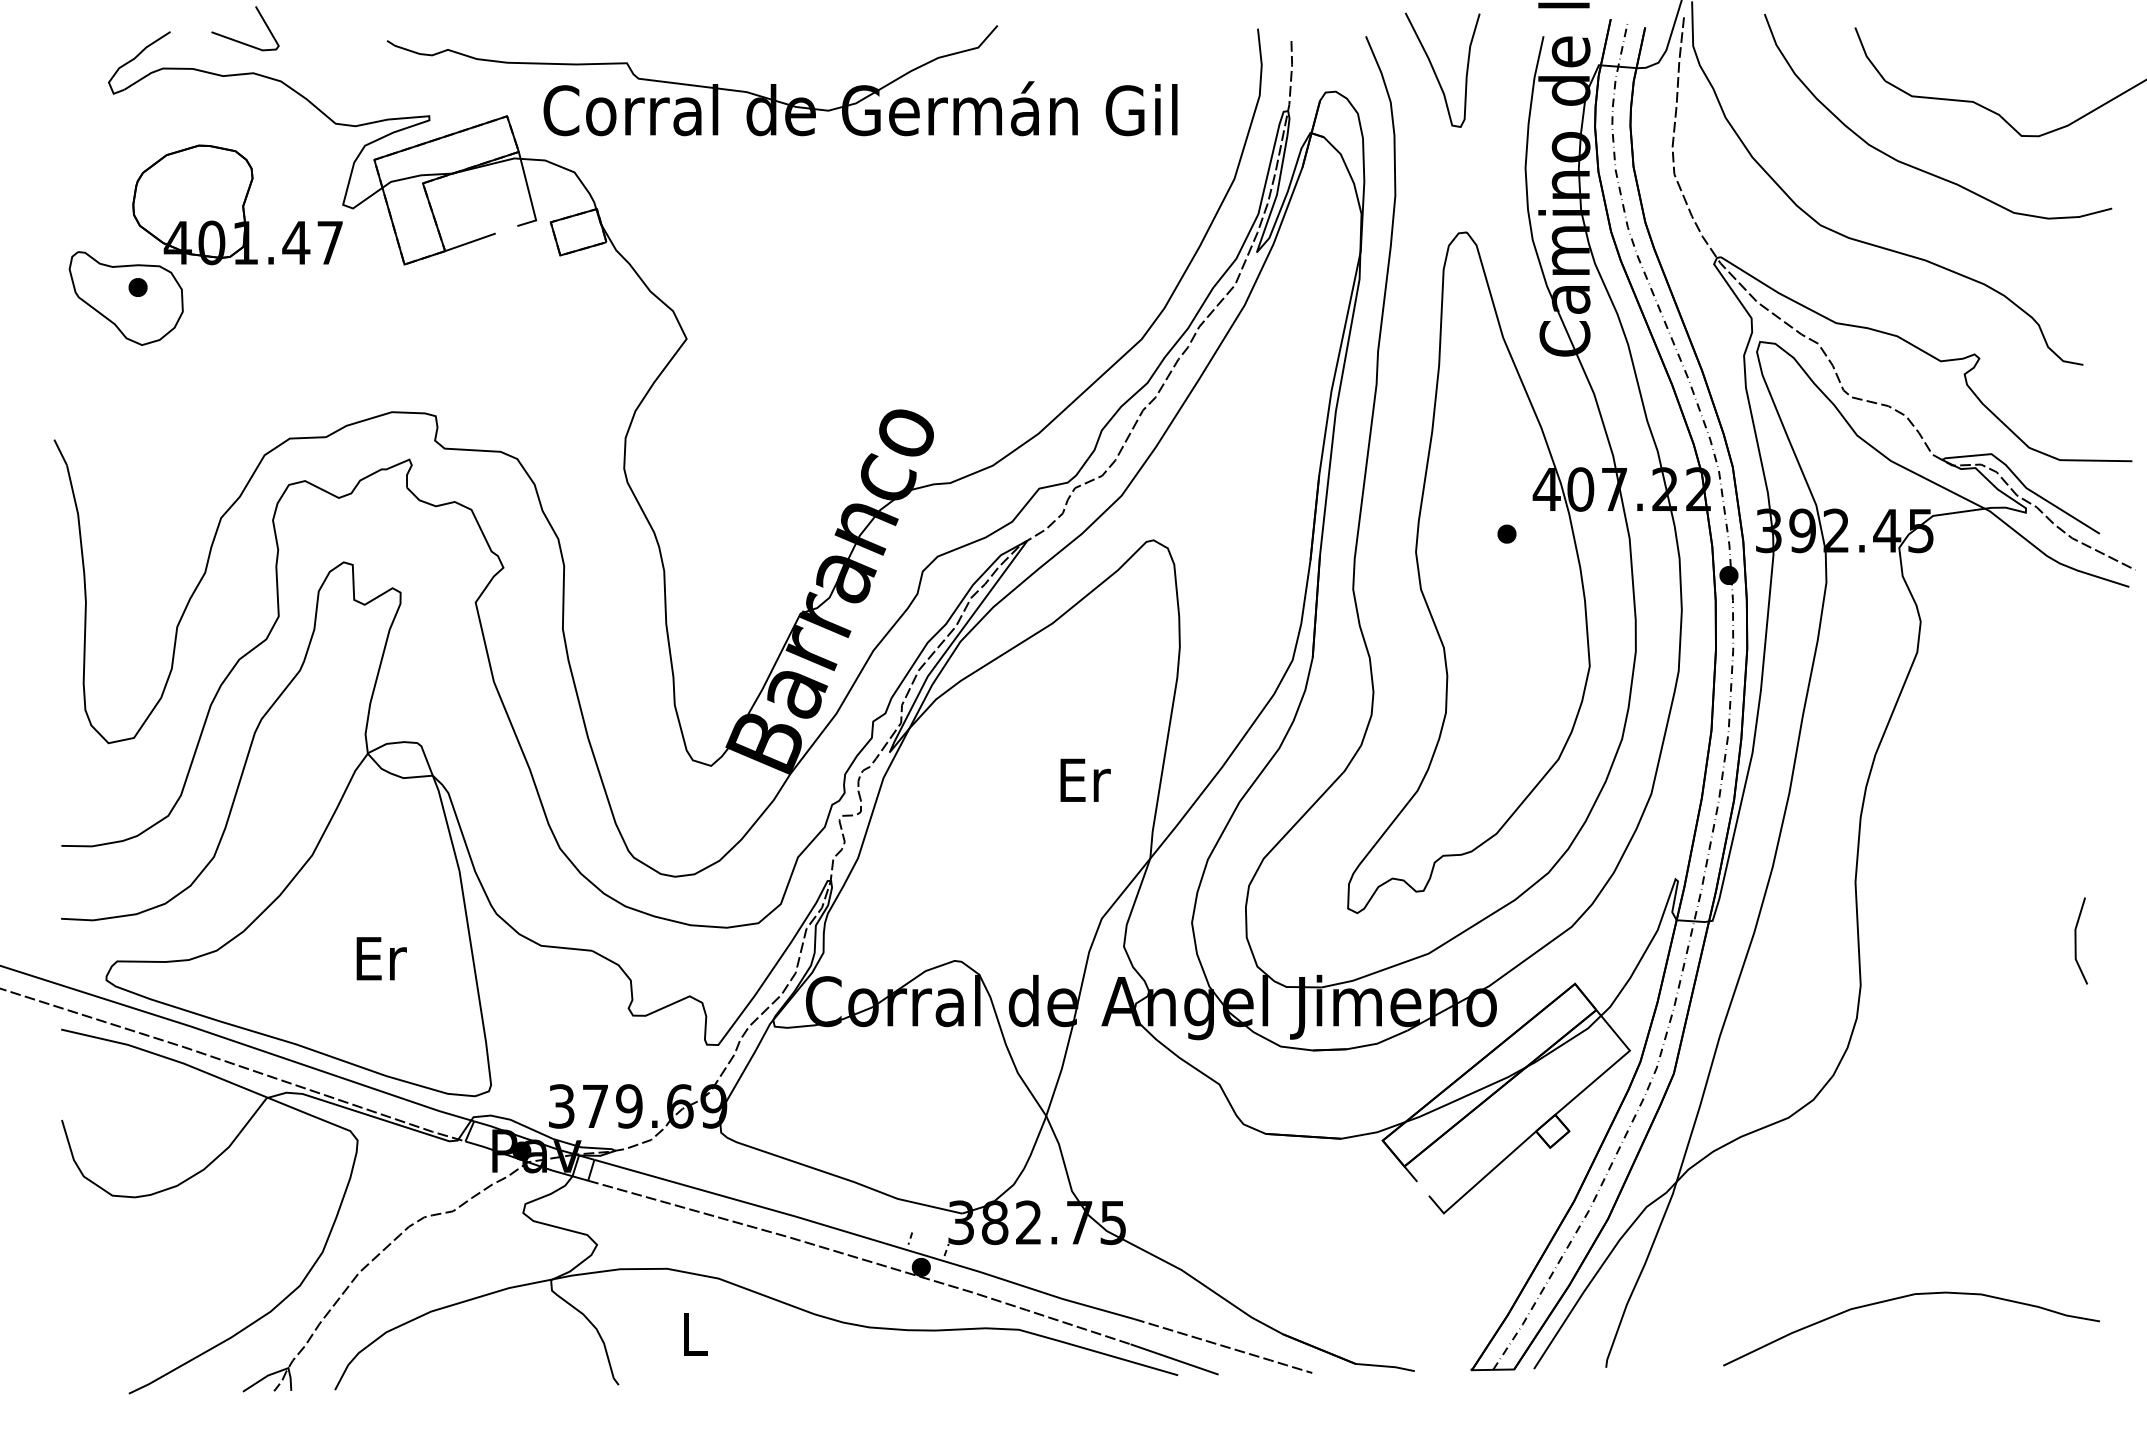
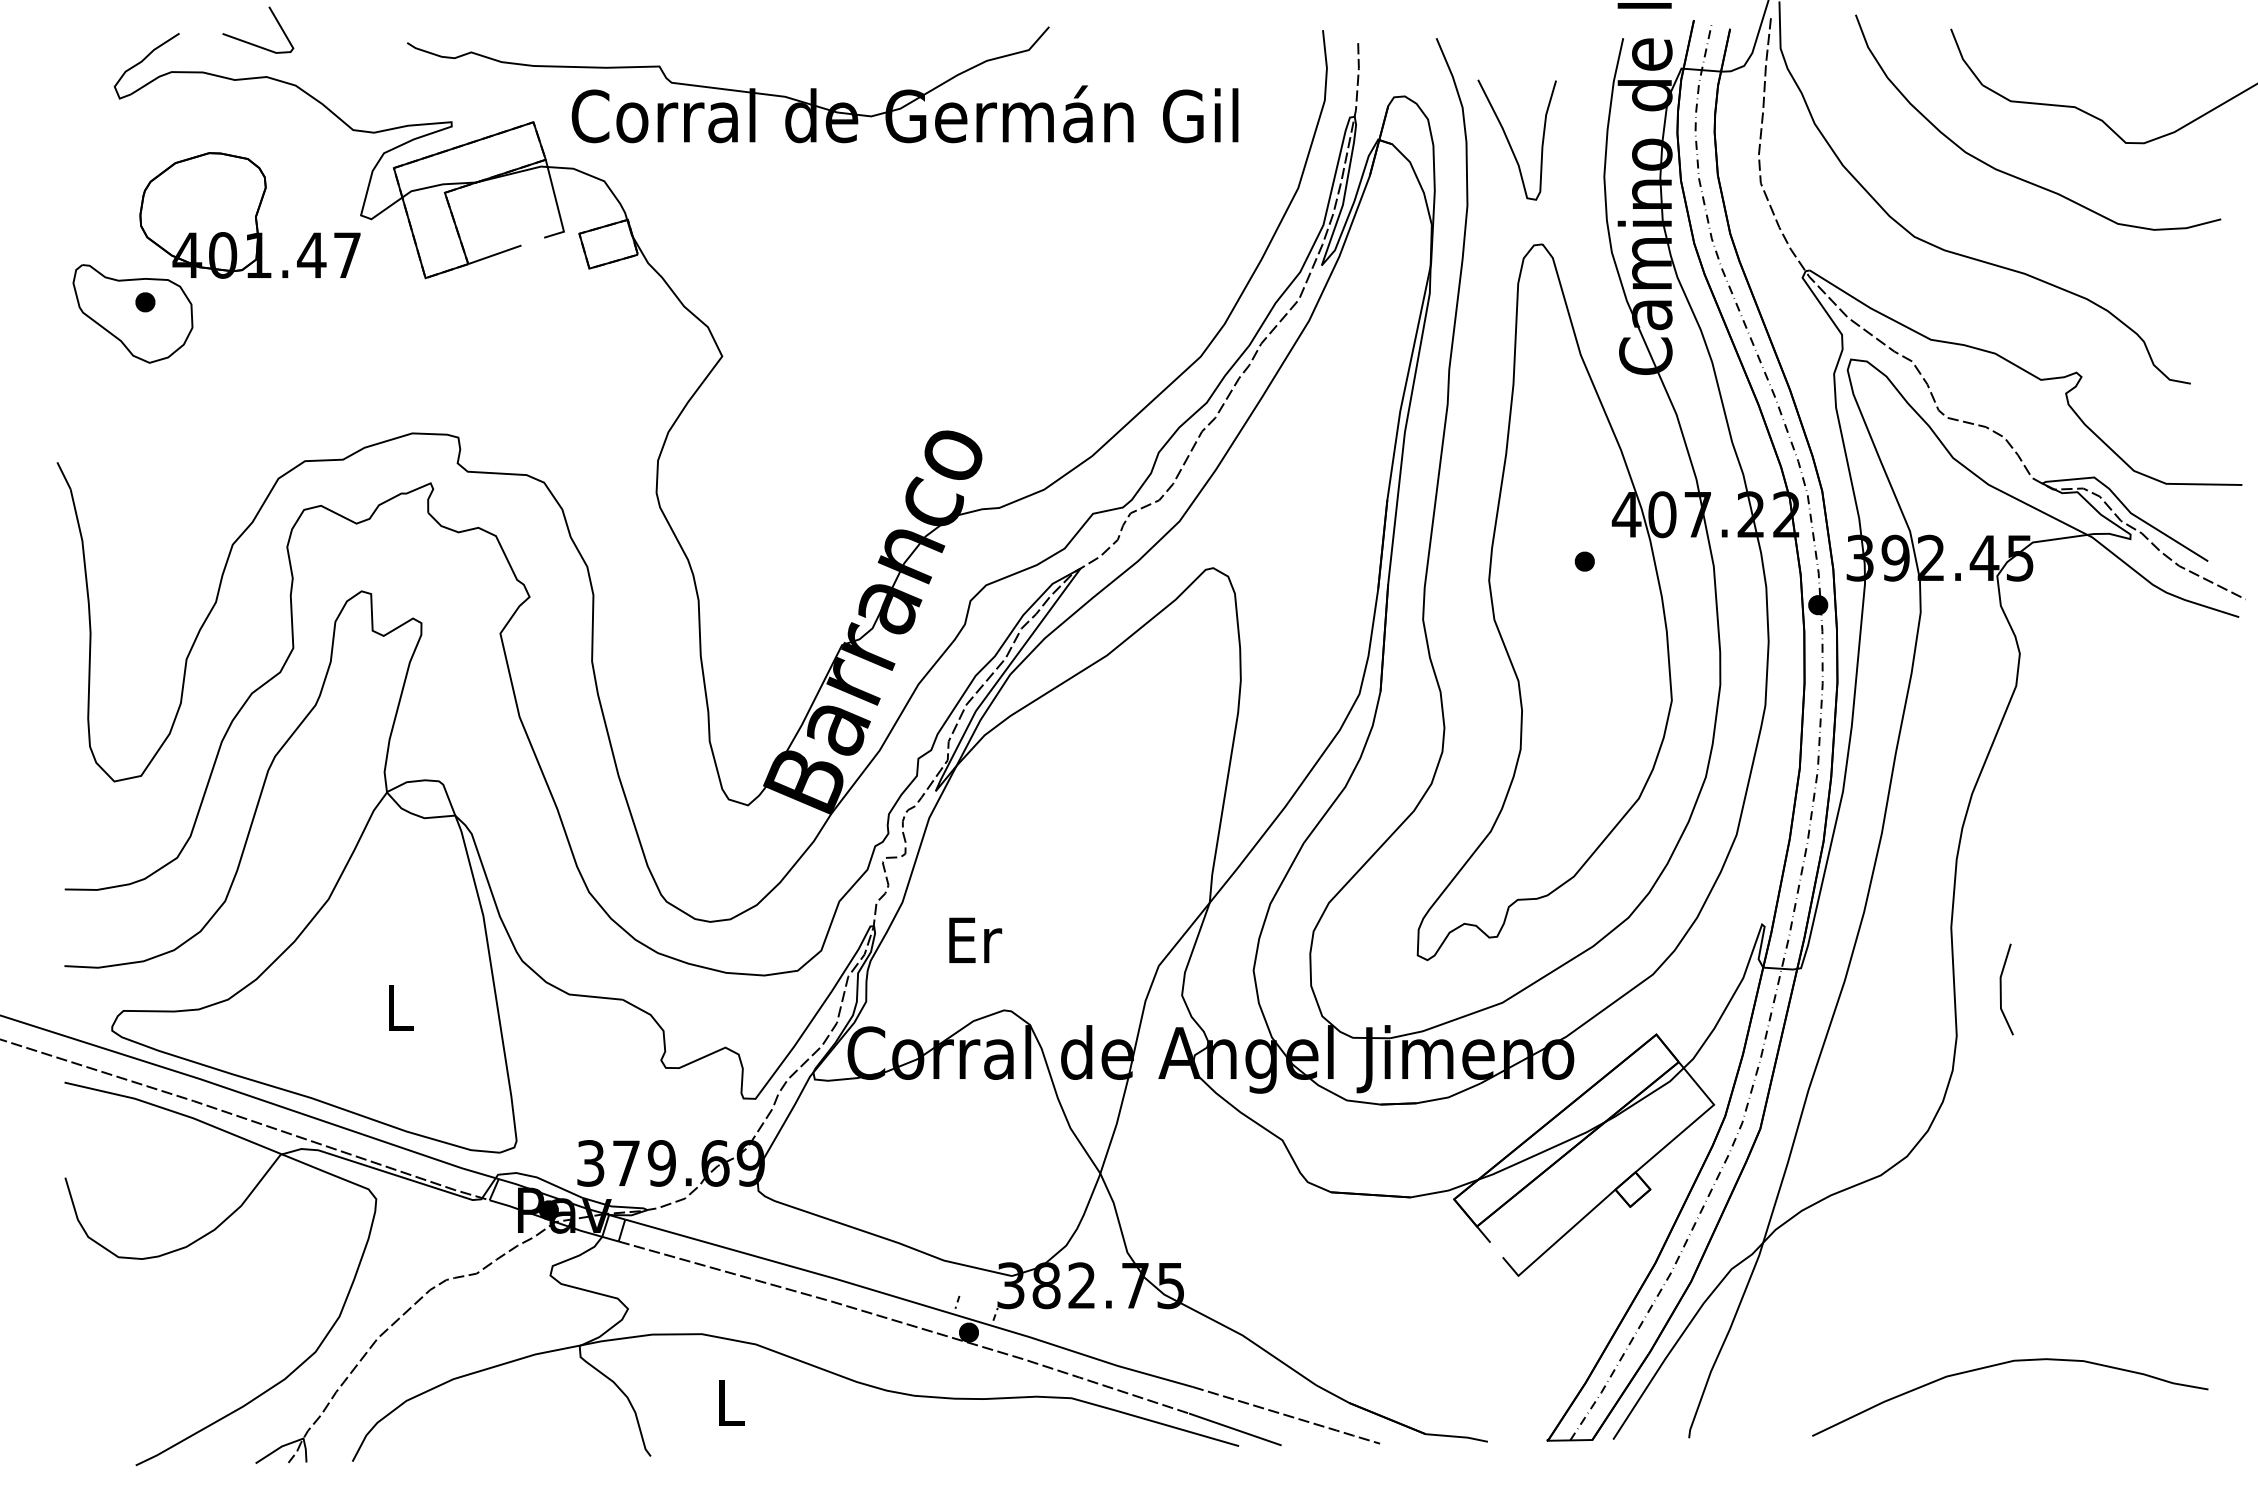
curve: (1436, 73) -> (1510, 143), moved
text: (1085, 779) -> (975, 939), moved
line: (2076, 940) -> (2001, 988), moved
text: (381, 958) -> (401, 1007), Er -> L

